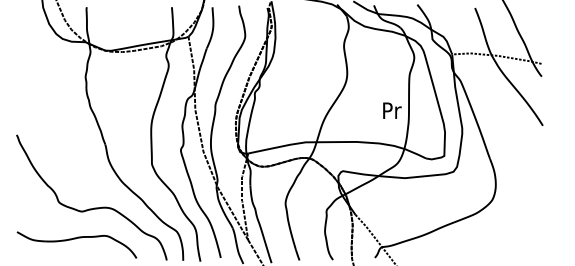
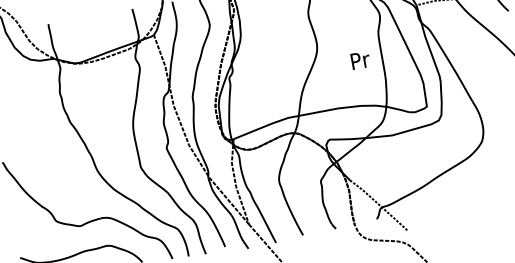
text: (392, 110) -> (360, 60), moved

